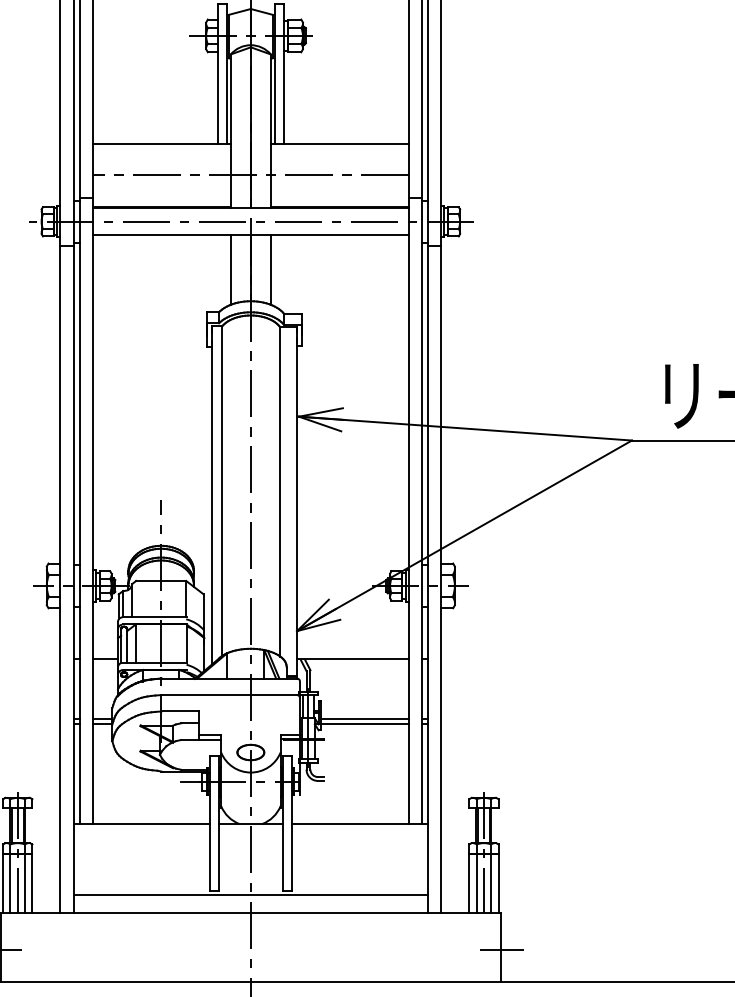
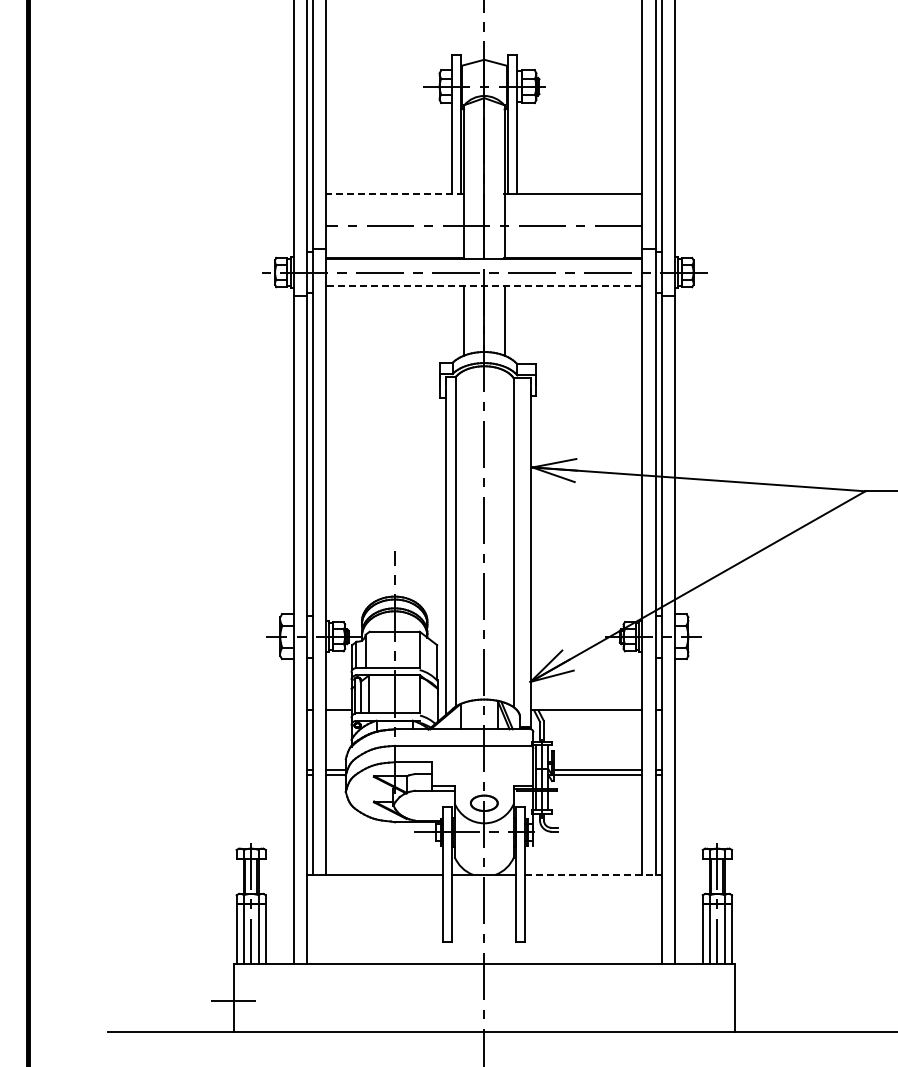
line: (162, 143) -> (395, 194), solid -> dashed
line: (251, 234) -> (484, 285), solid -> dashed
line: (360, 823) -> (593, 874), solid -> dashed
line: (251, 895) -> (484, 946), removed
line: (502, 949) -> (735, 1000), removed

